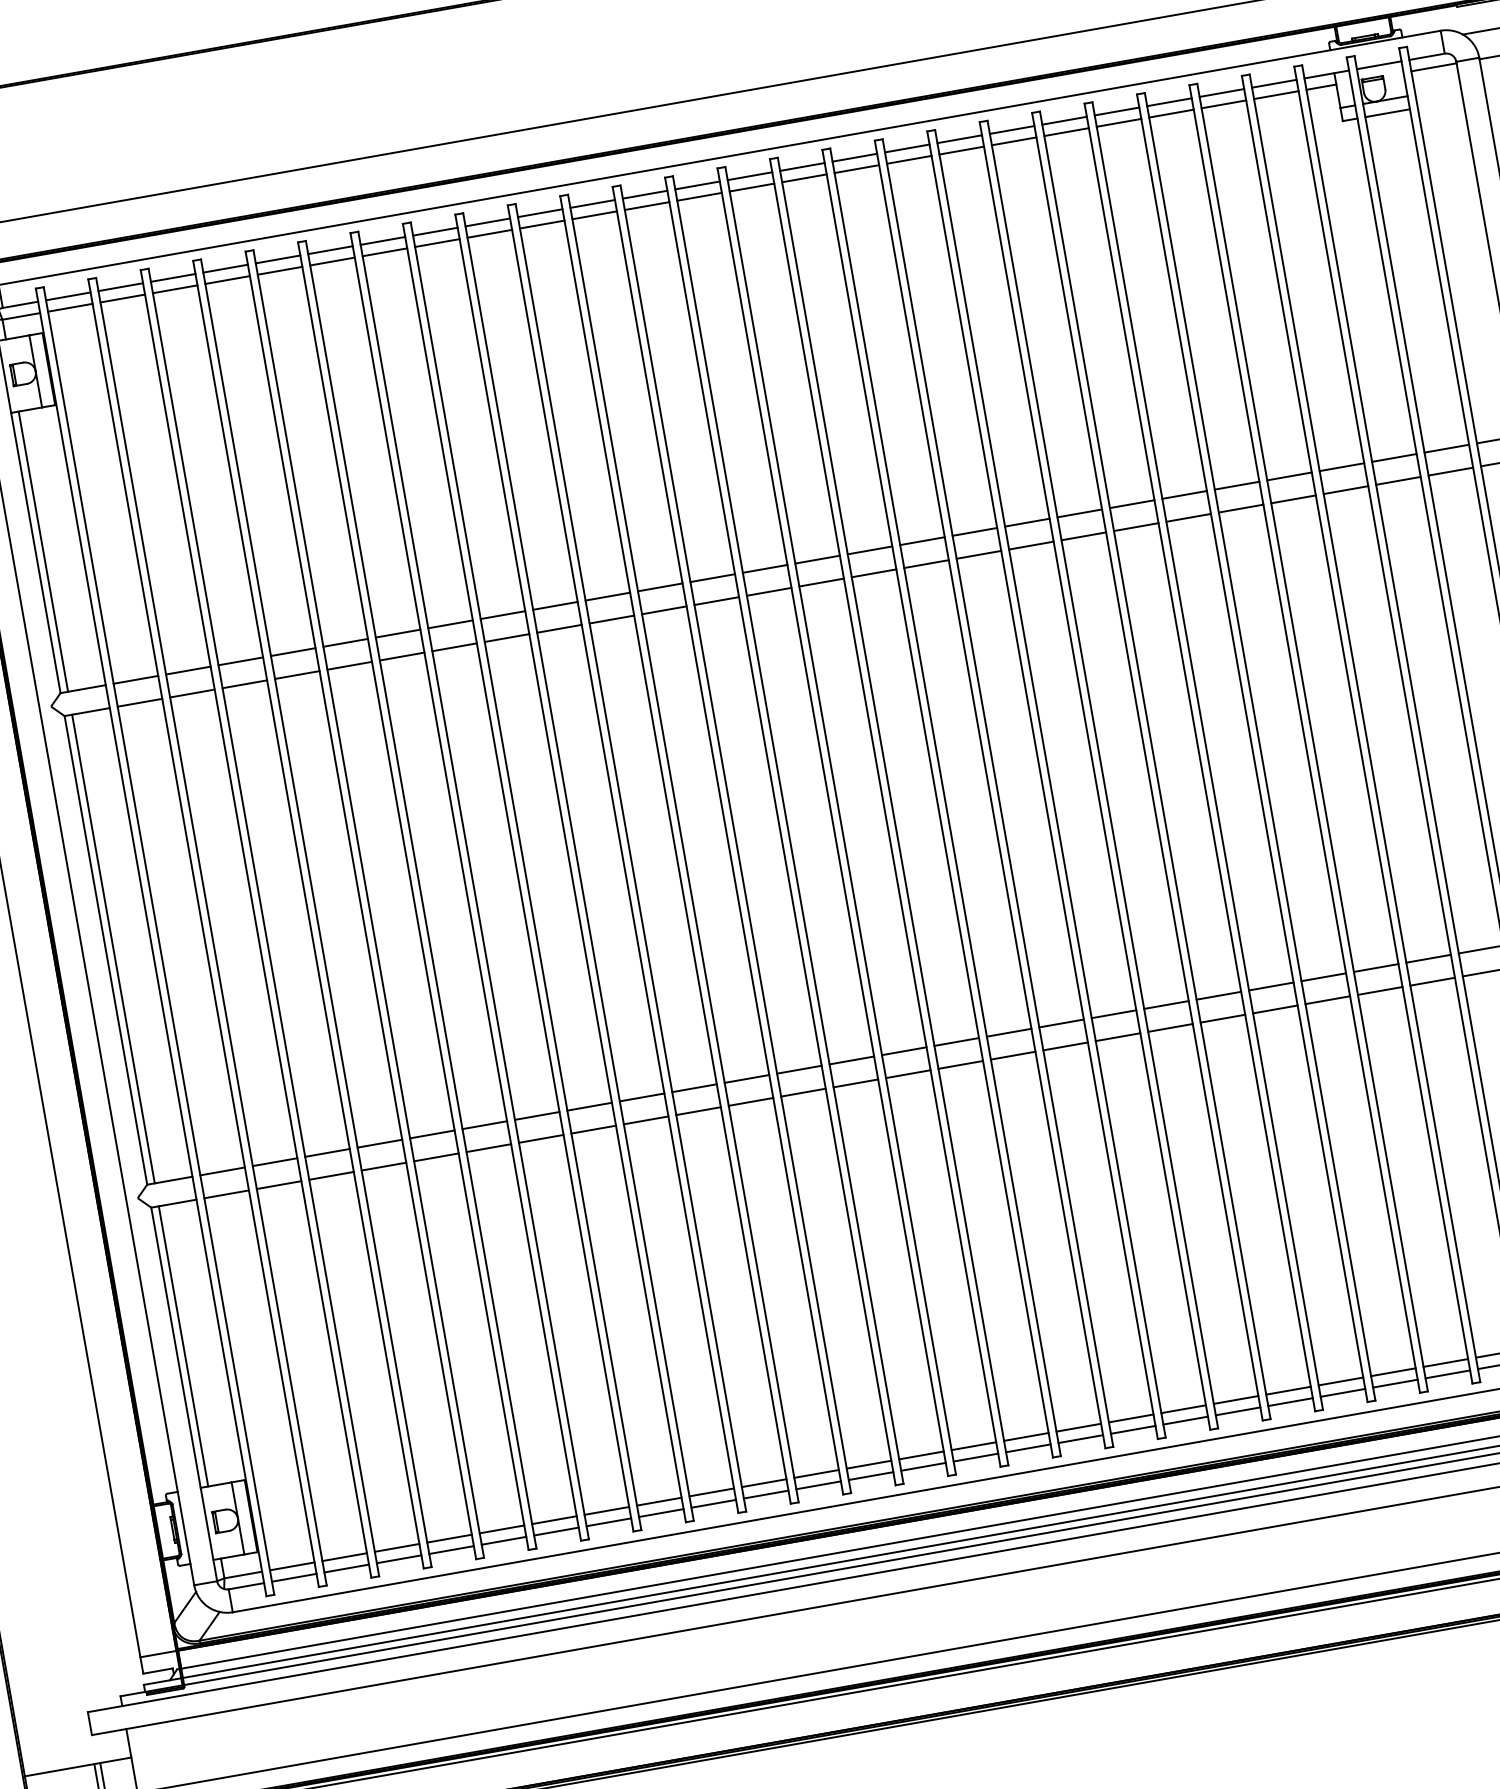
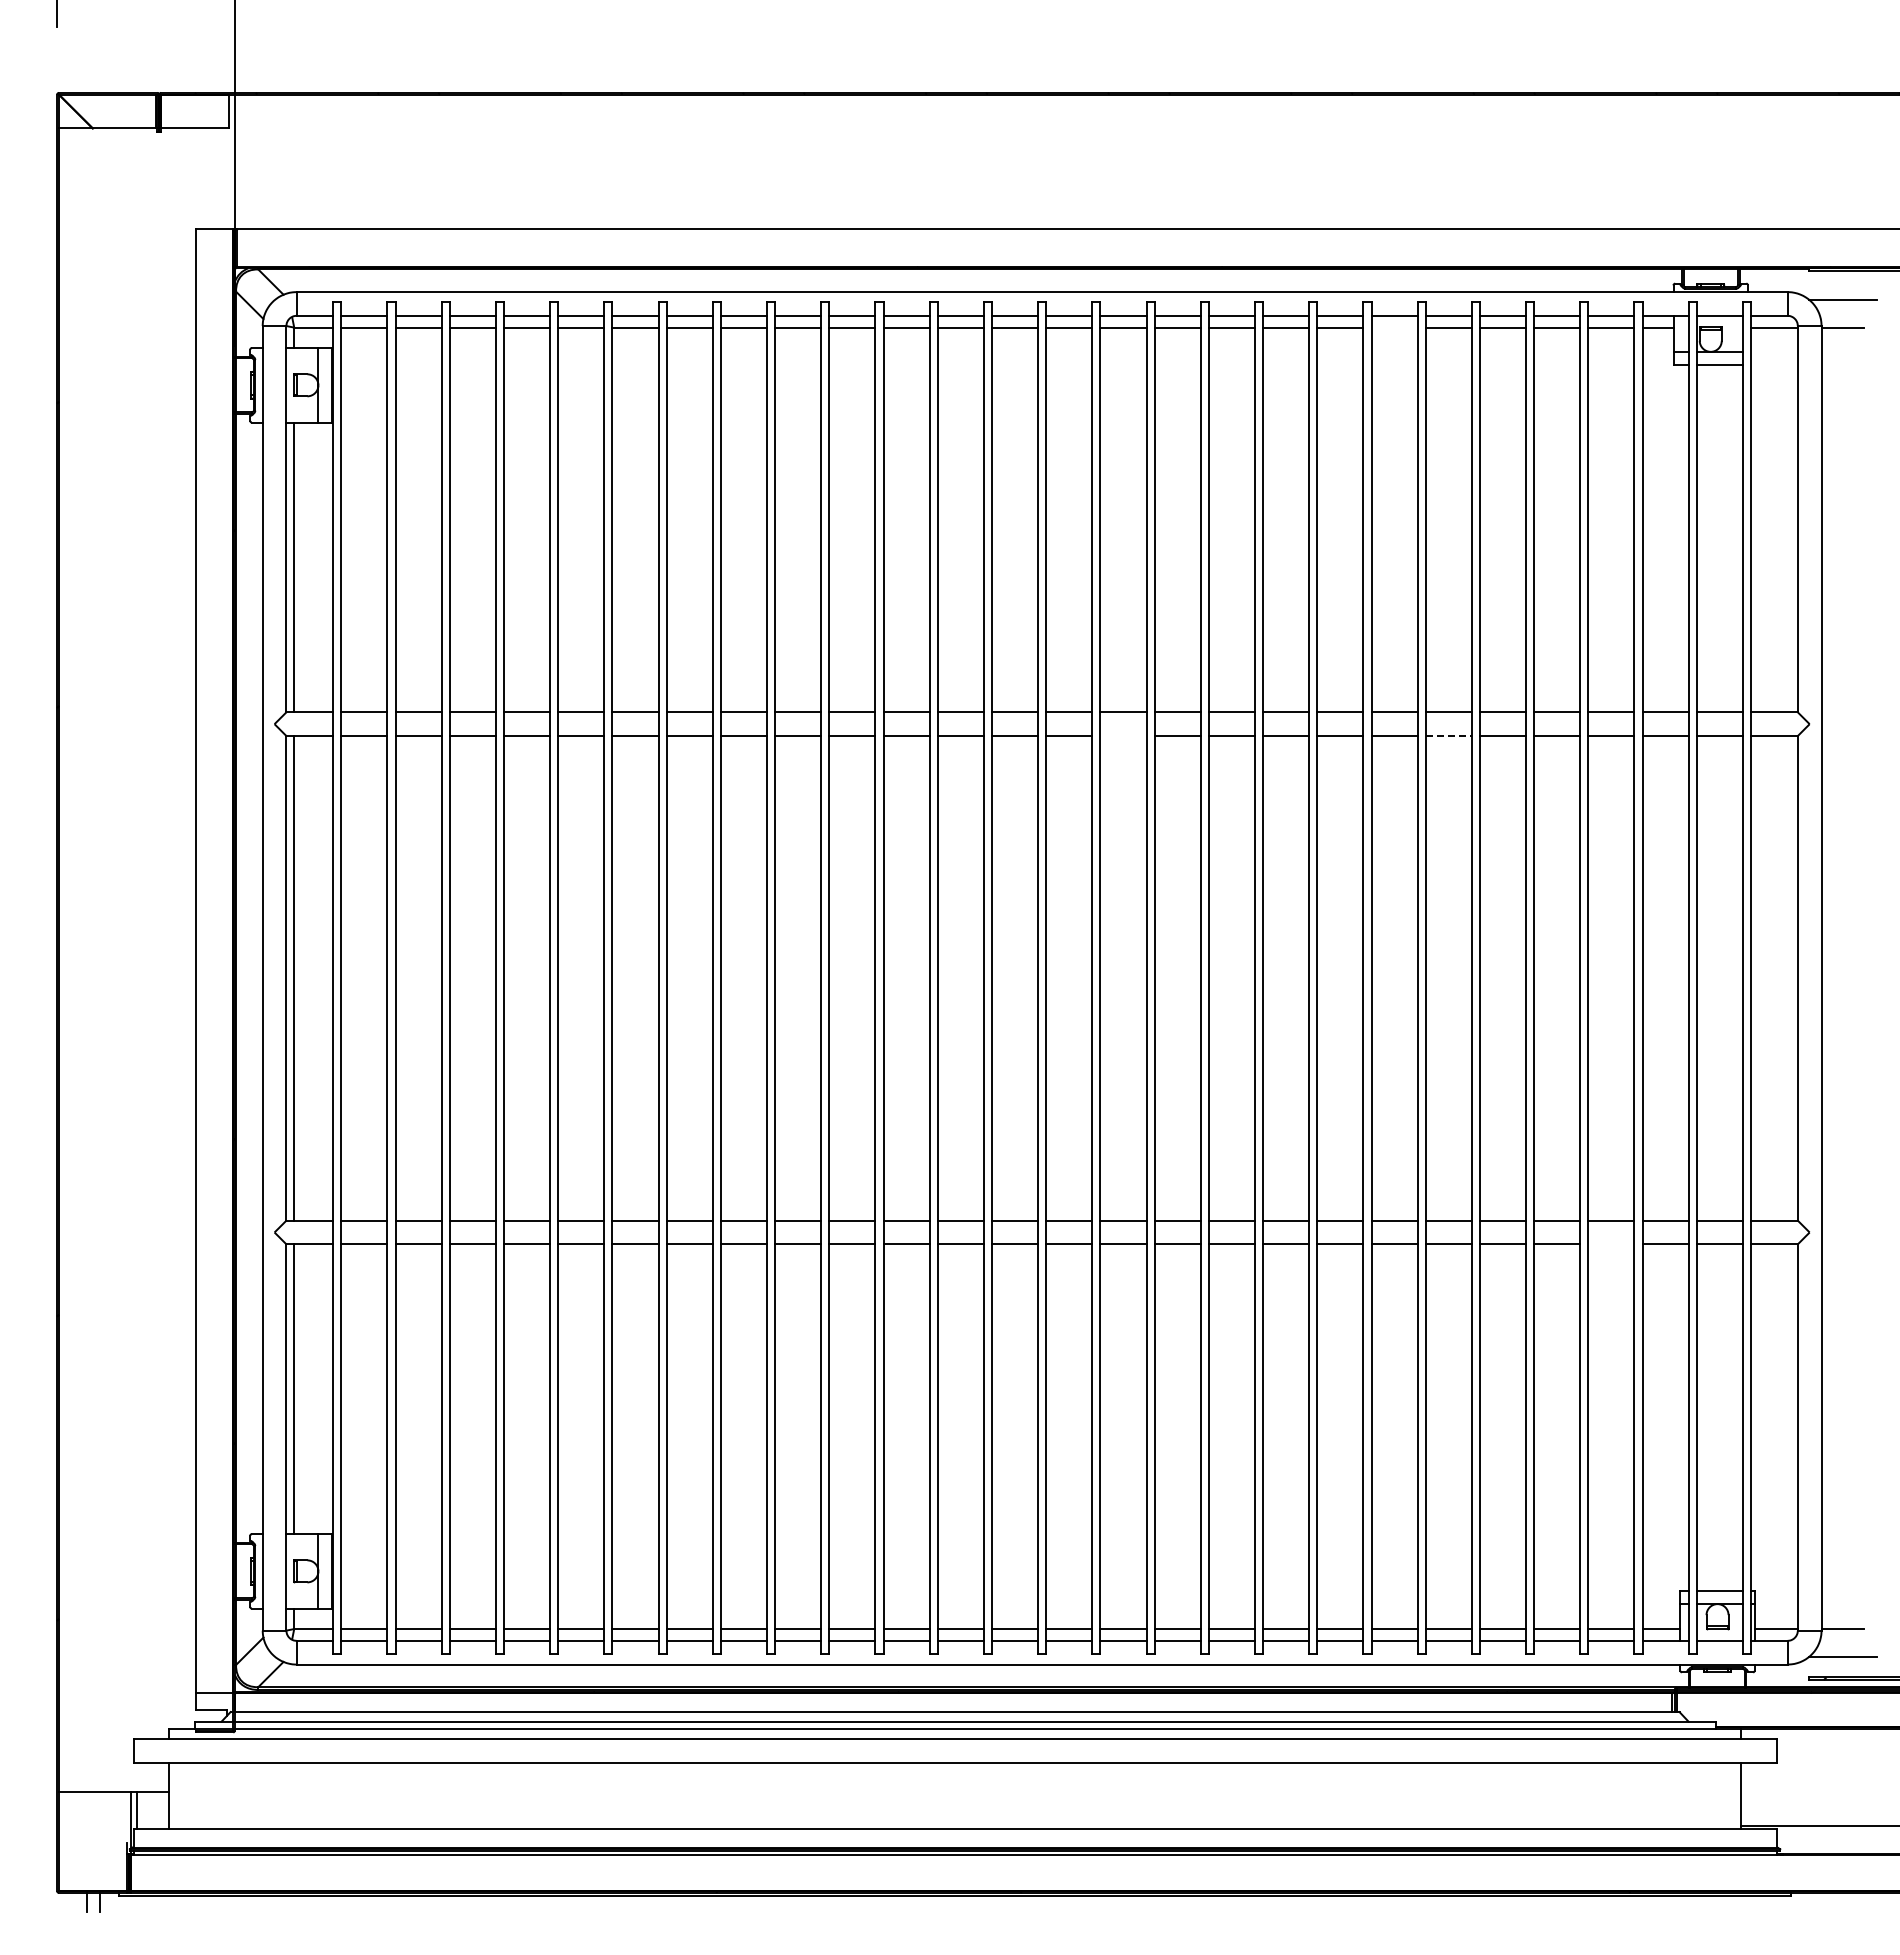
line: (1066, 132) -> (1394, 327), removed
line: (1189, 518) -> (1449, 736), solid -> dashed
line: (874, 573) -> (1123, 736), removed
line: (1432, 981) -> (1611, 1244), removed

